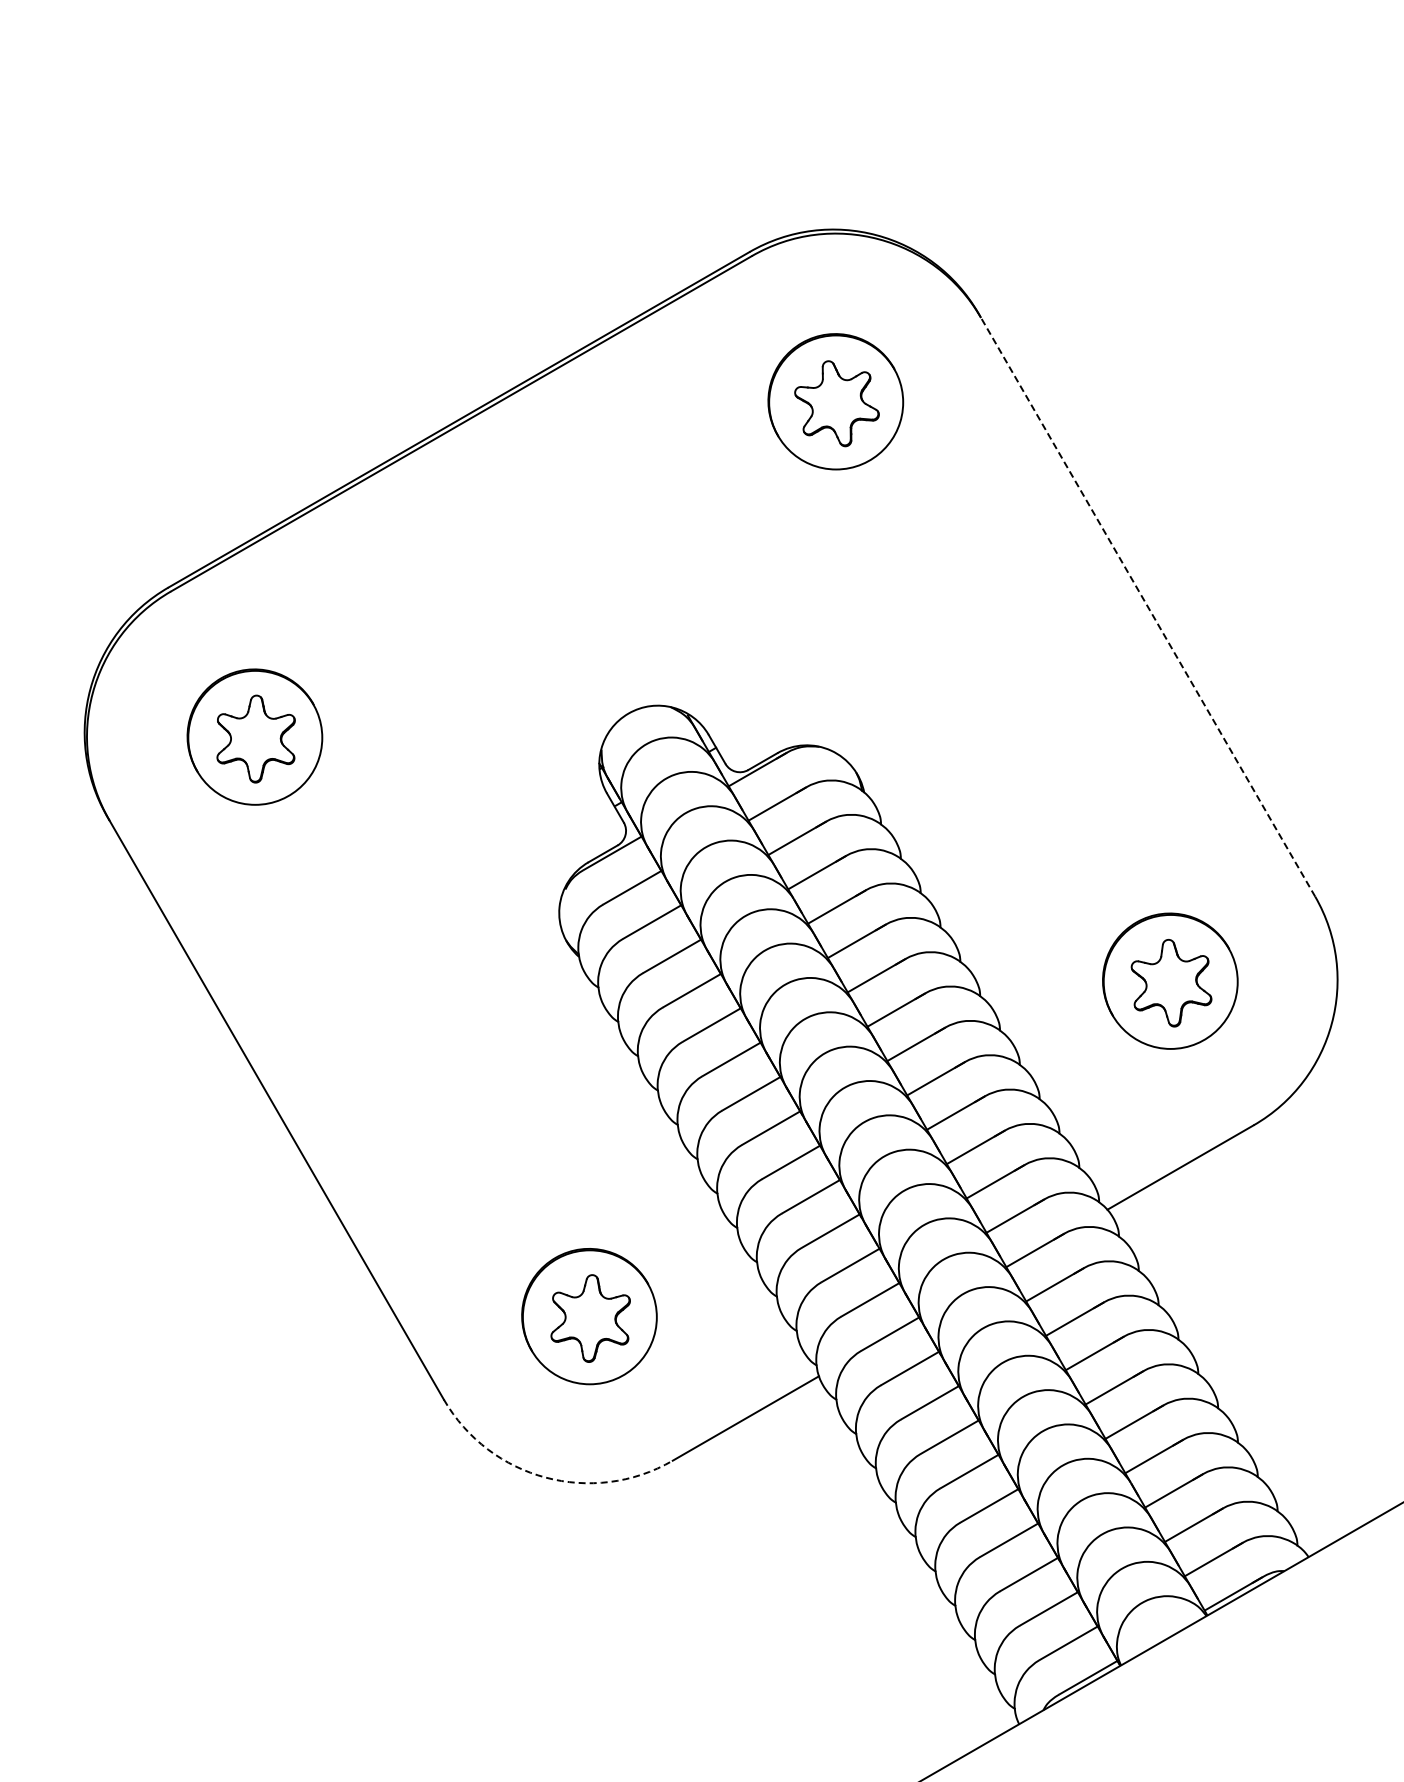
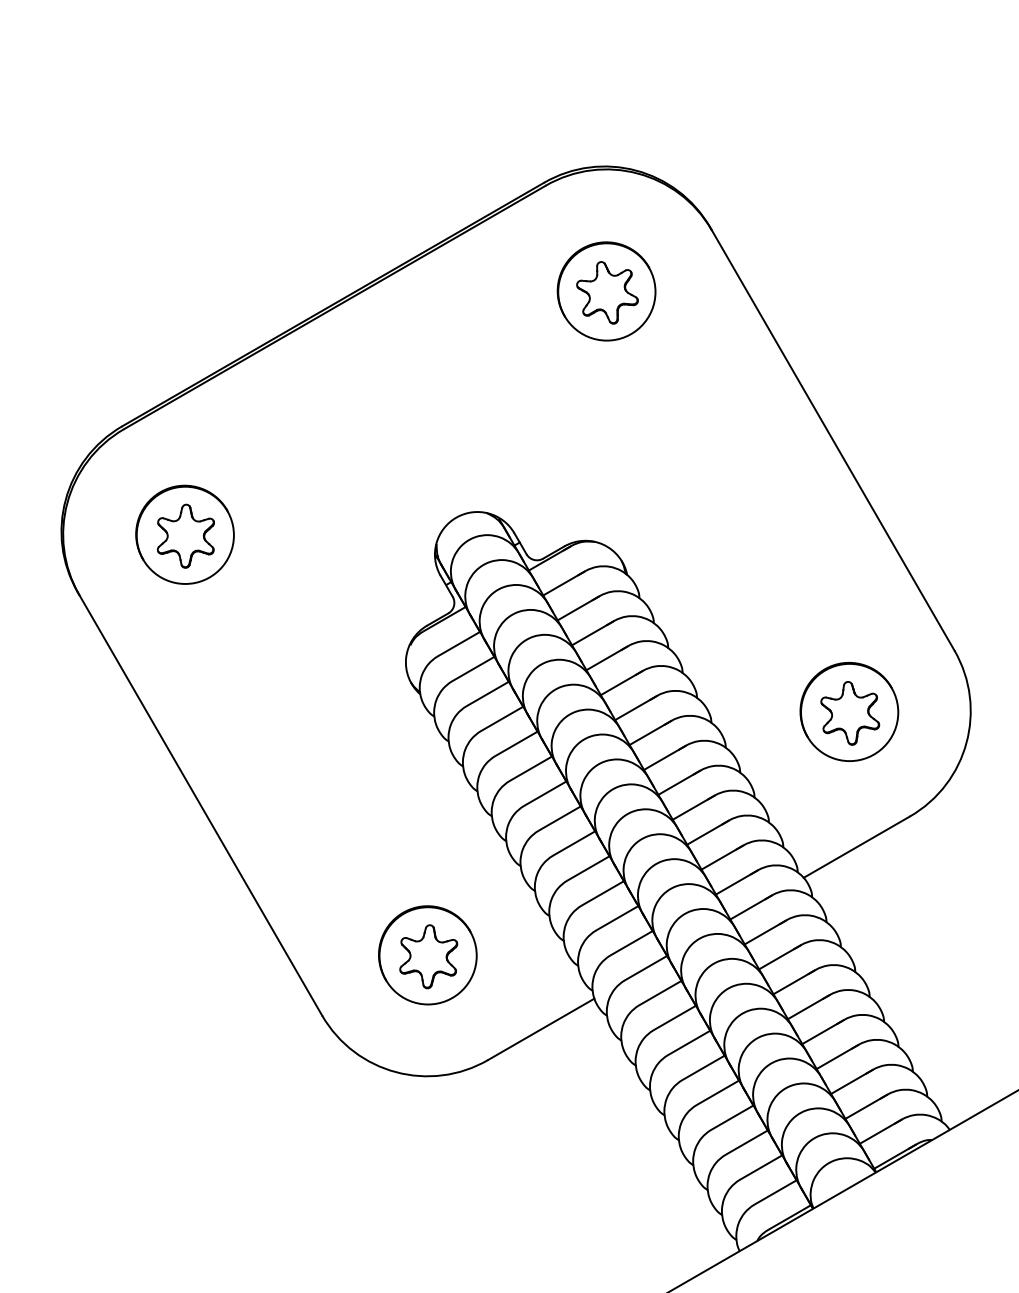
line: (1147, 606) -> (832, 440), dashed -> solid
arc: (545, 1477) -> (395, 1072), dashed -> solid

